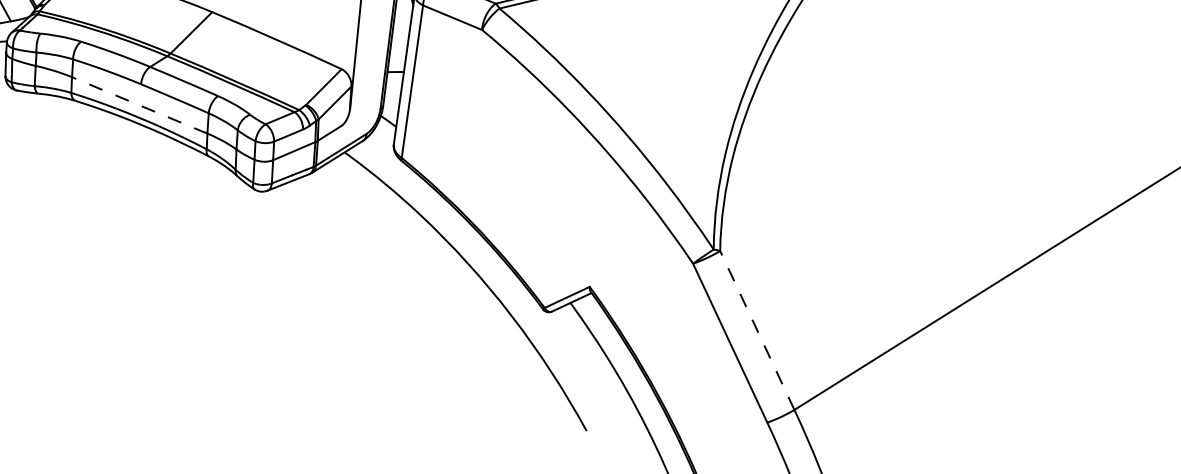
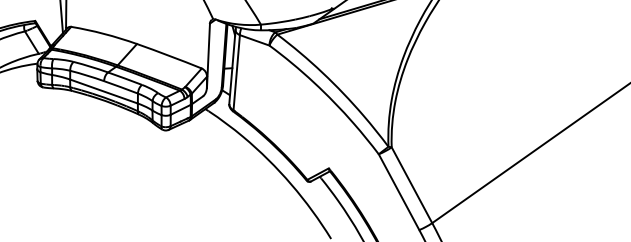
line: (140, 105) -> (104, 91), dashed -> solid
line: (756, 330) -> (411, 185), dashed -> solid

